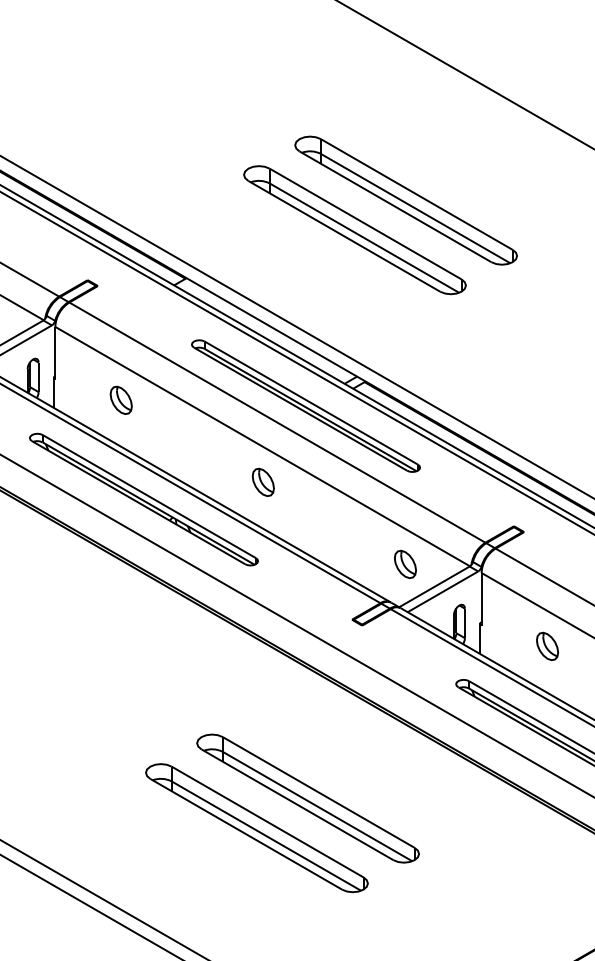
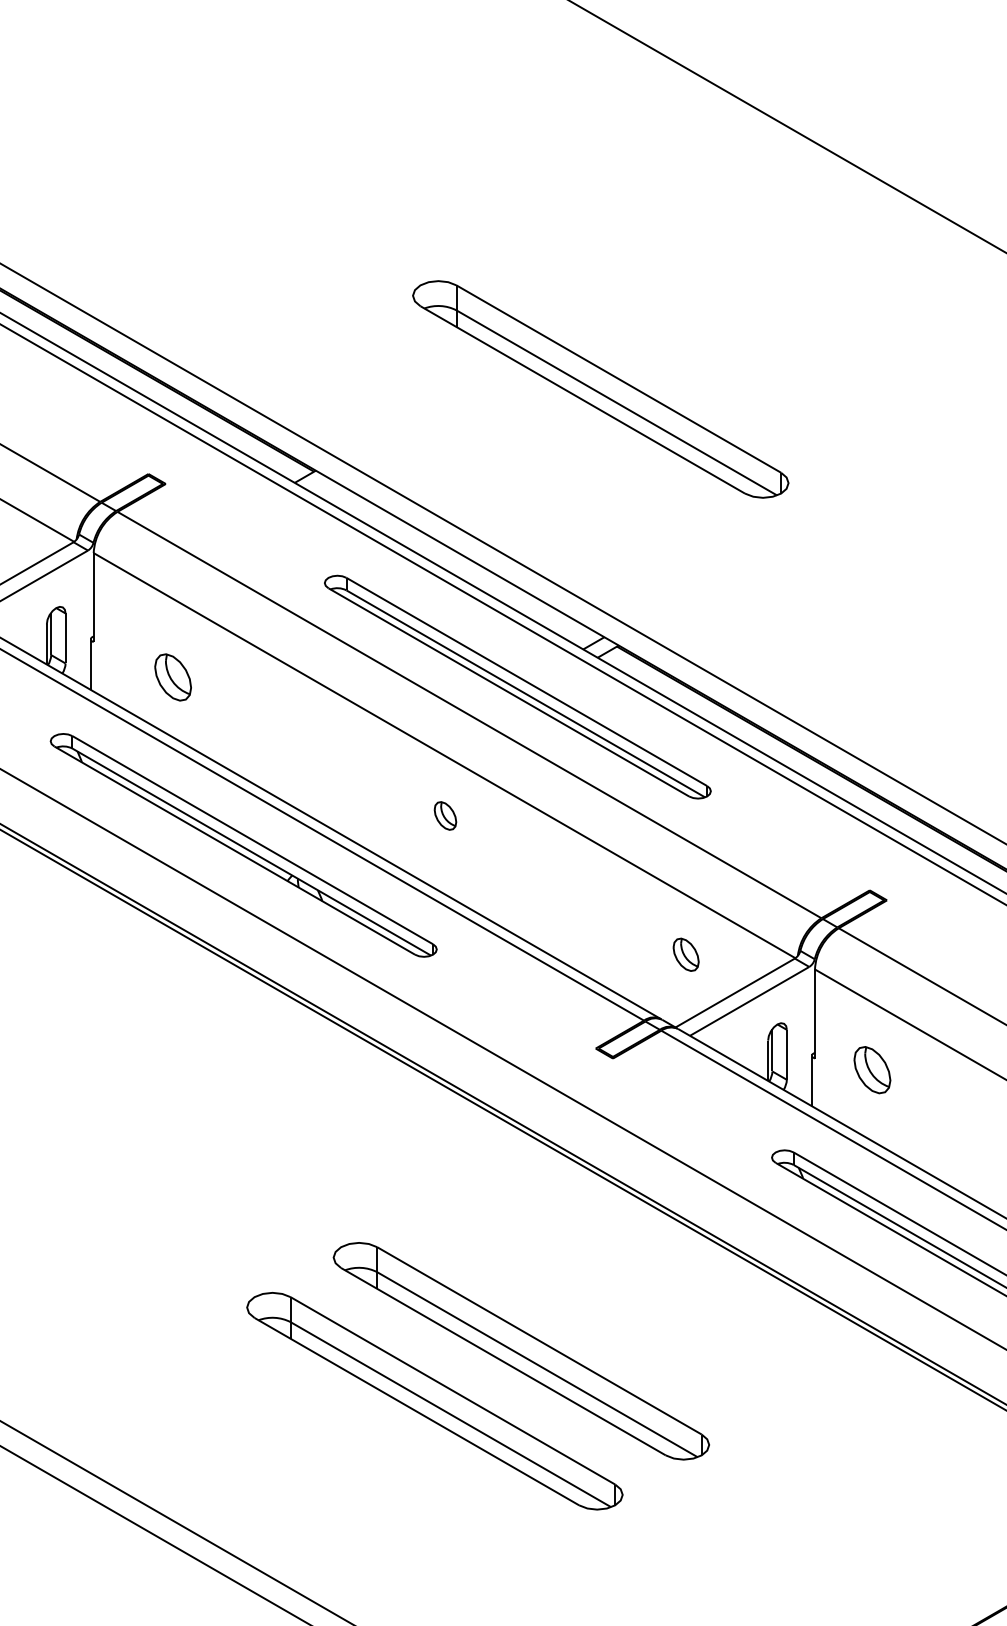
part: (405, 200) -> (686, 339), removed
part: (120, 399) -> (171, 675), moved
part: (262, 481) -> (444, 814), size x0.6
part: (405, 563) -> (686, 953), size x0.7
part: (547, 646) -> (872, 1070), moved

